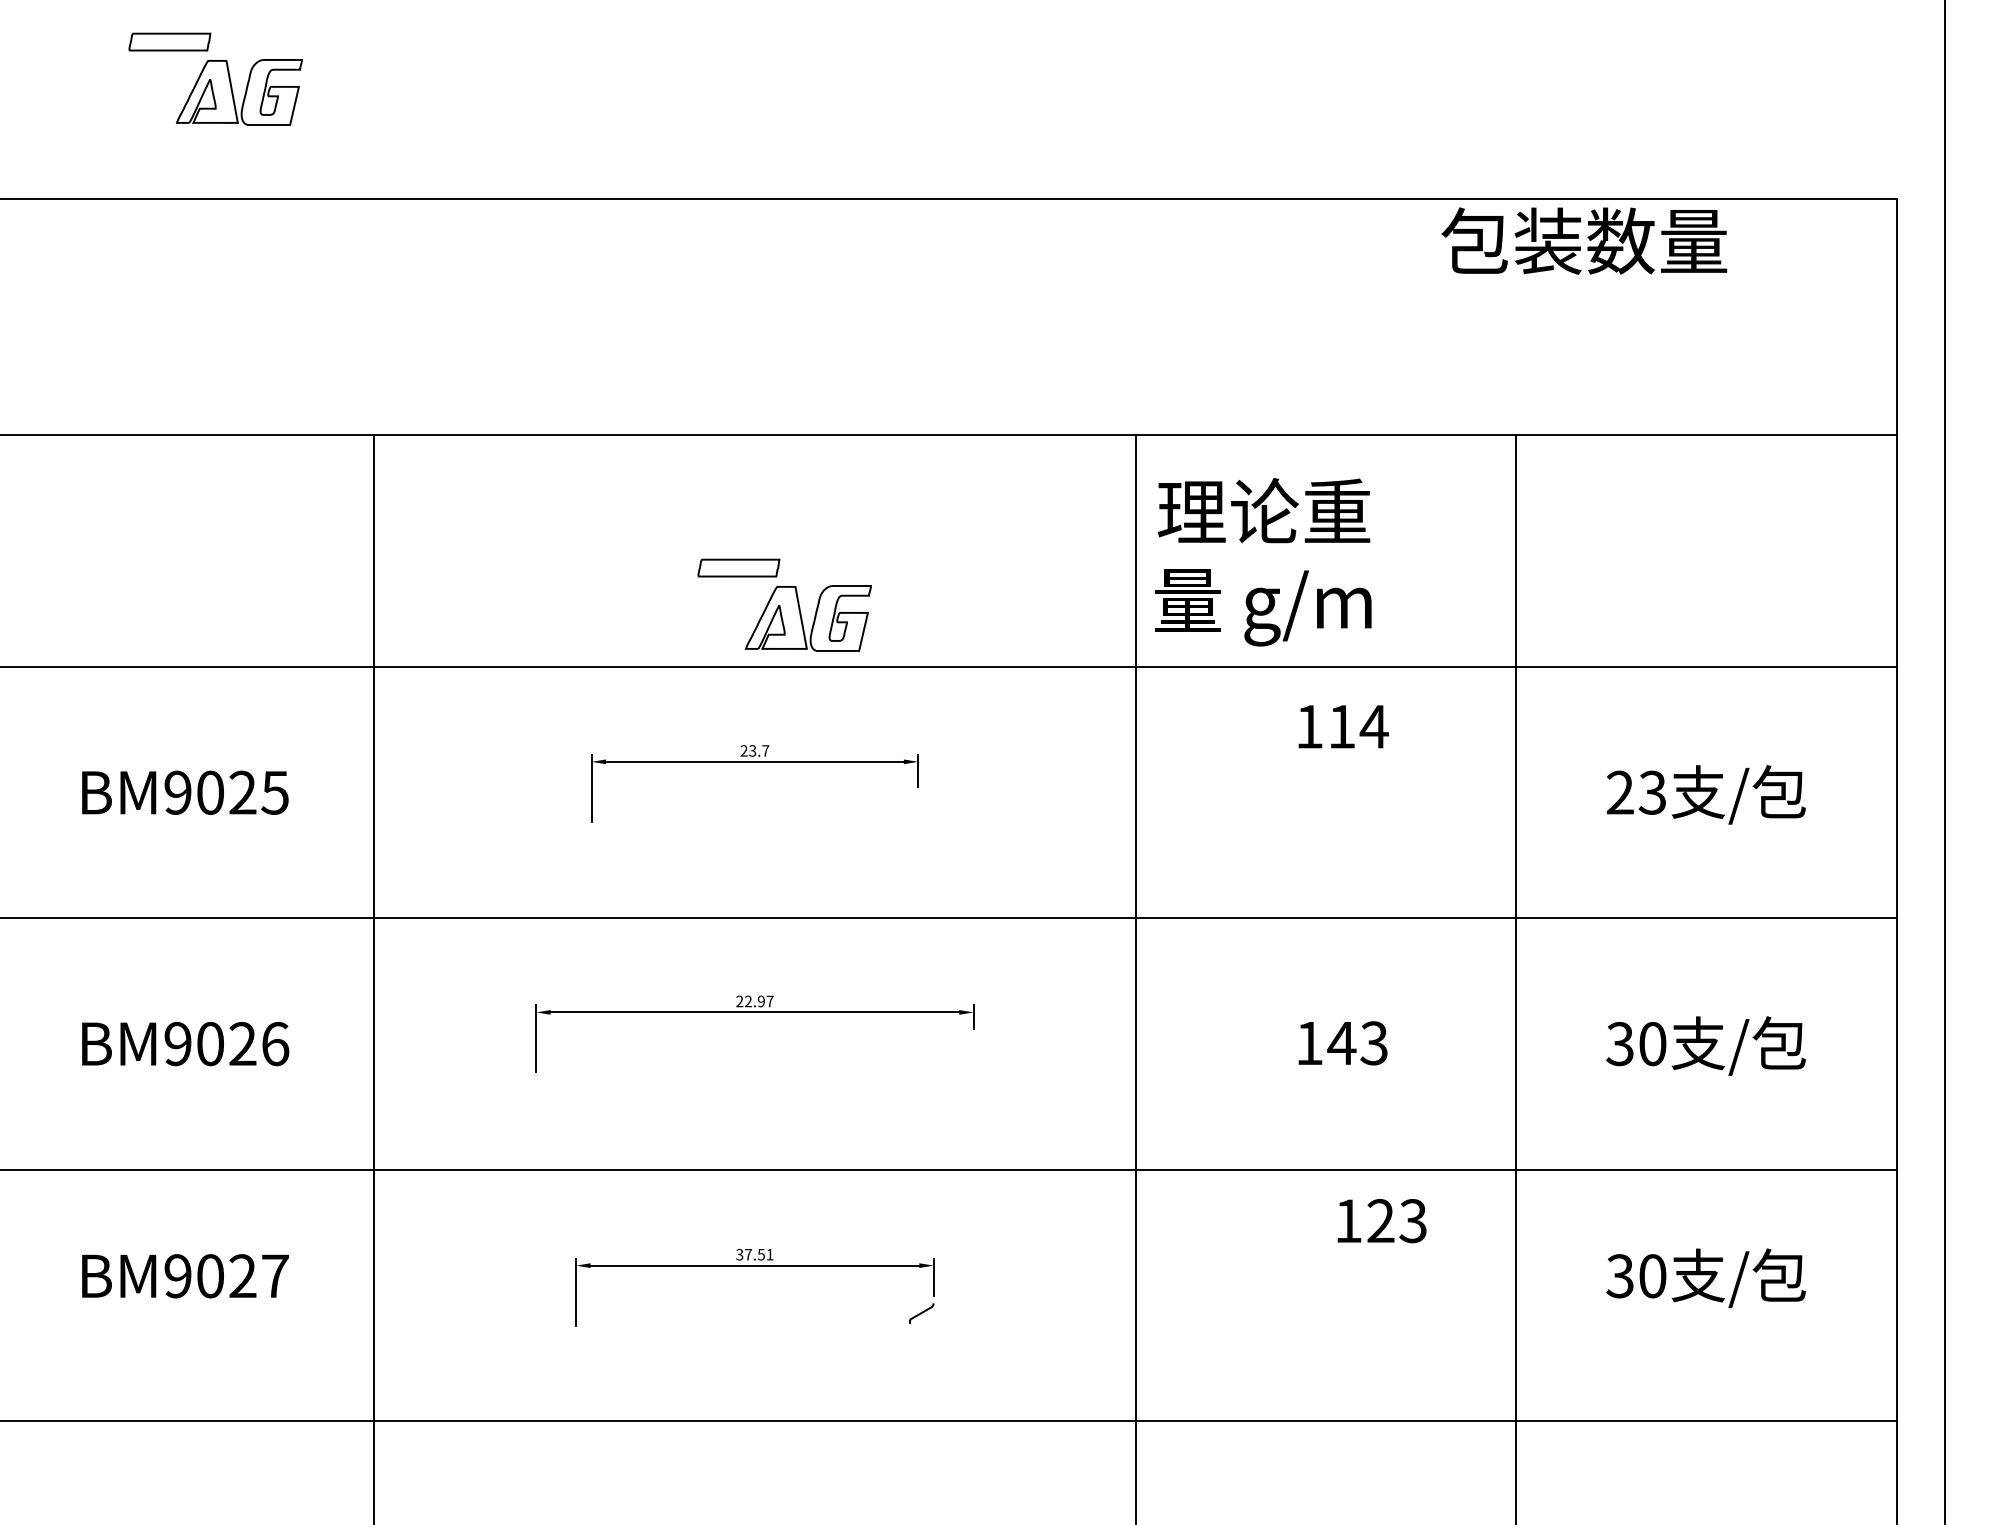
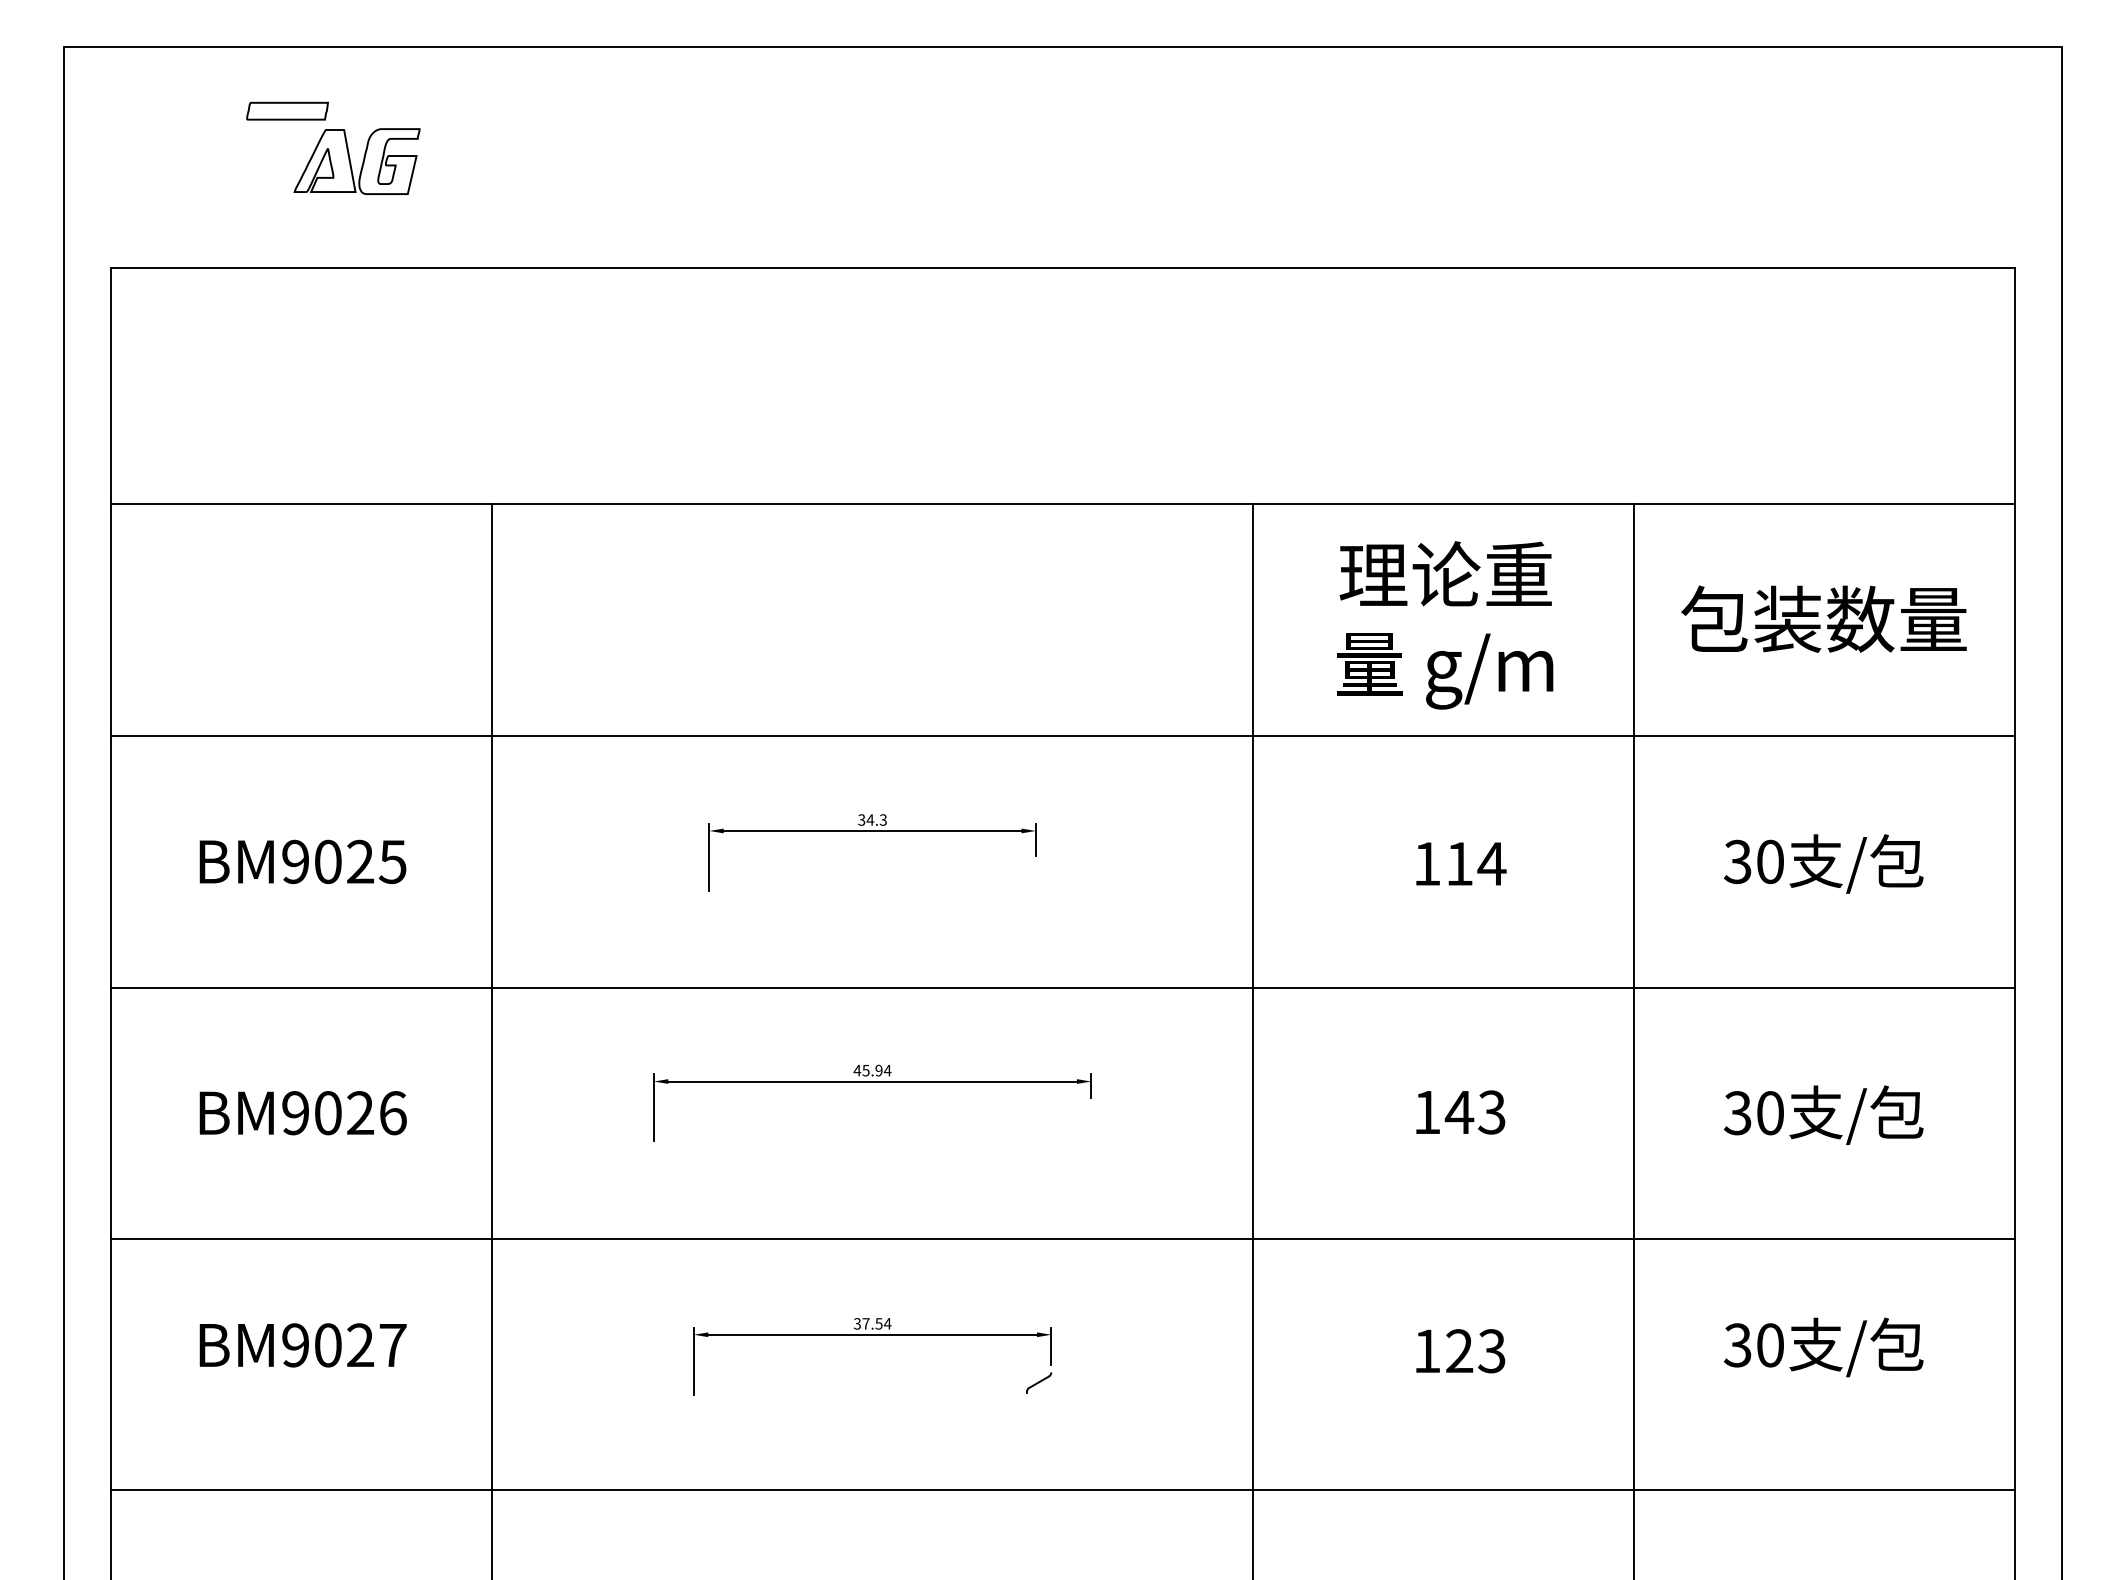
text: (1583, 240) -> (1823, 618), moved
text: (1263, 562) -> (1445, 625), moved
part: (784, 604) -> (902, 673), removed
text: (1343, 726) -> (1461, 863), moved
text: (754, 750) -> (872, 819), 23.7 -> 34.3
text: (1635, 792) -> (1753, 861), 23 -> 30
text: (754, 1001) -> (872, 1070), 22.97 -> 45.94
text: (1381, 1221) -> (1460, 1351), moved
text: (769, 1254) -> (887, 1323), 37.51 -> 37.54

